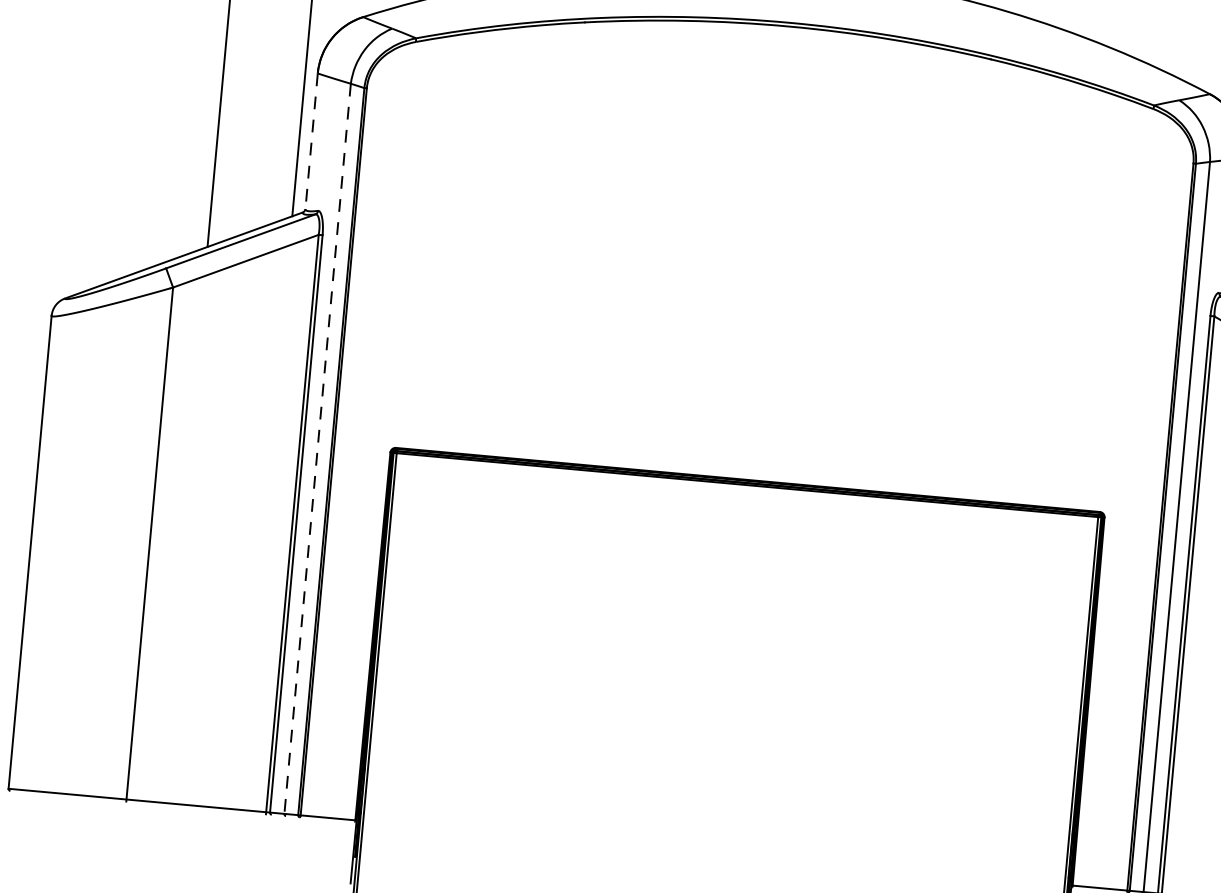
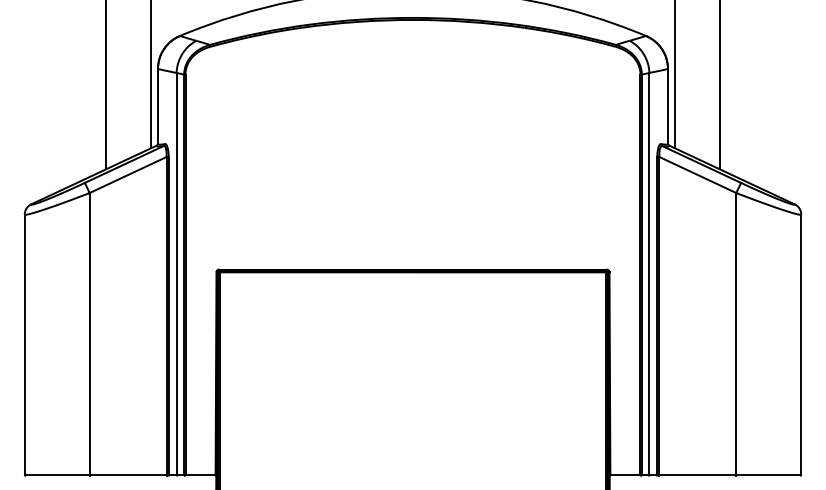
line: (312, 141) -> (158, 106), dashed -> solid
line: (317, 448) -> (176, 273), dashed -> solid

